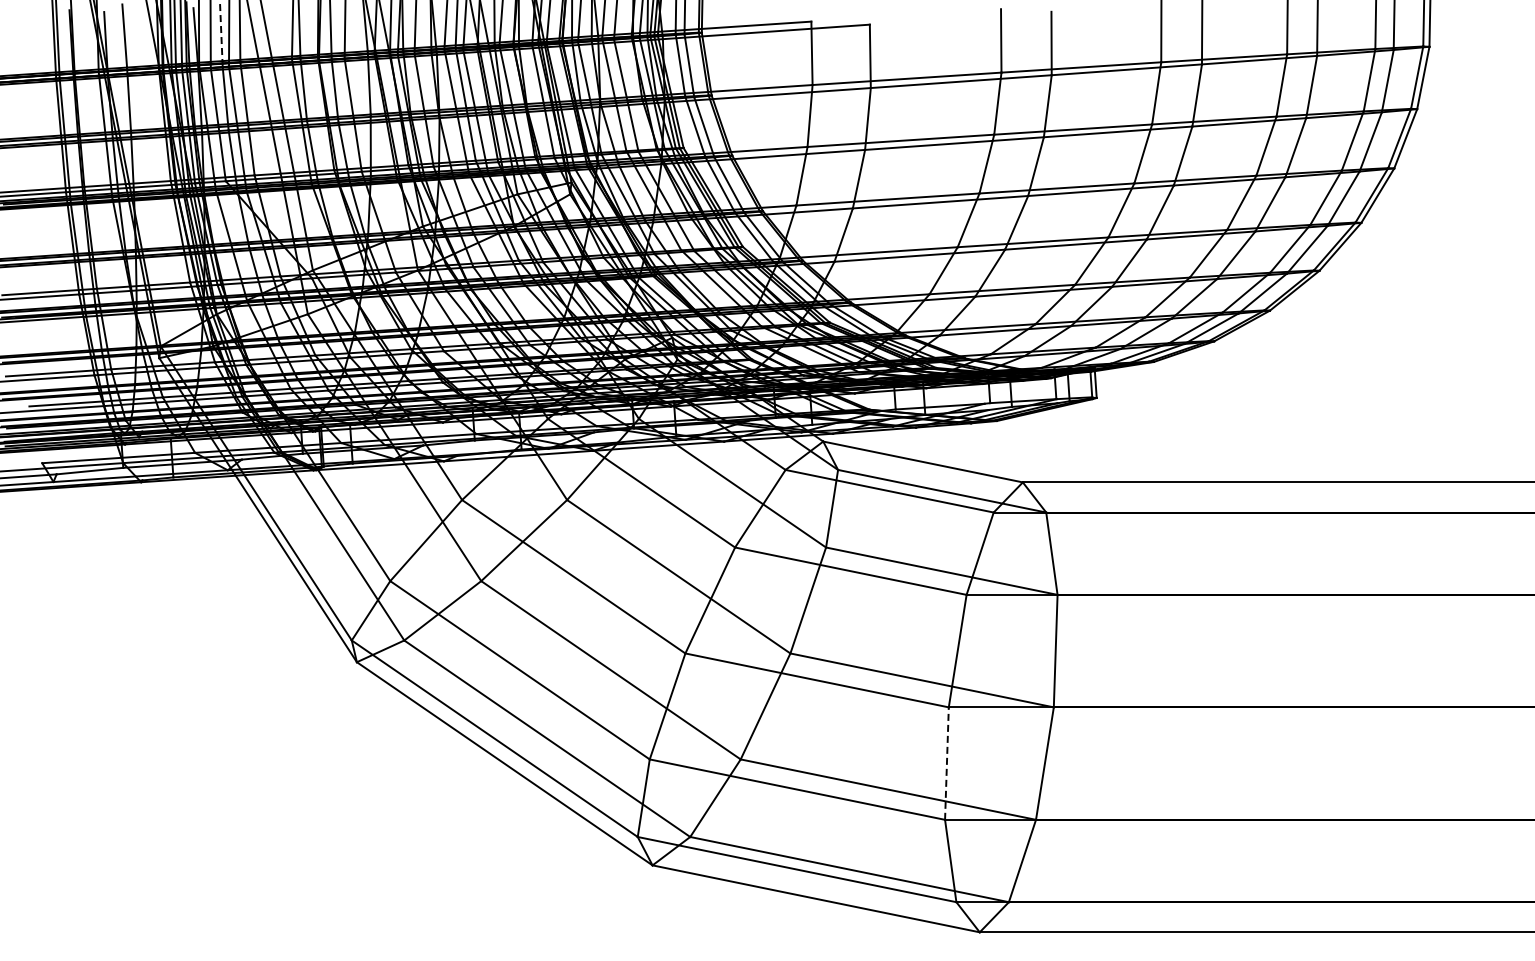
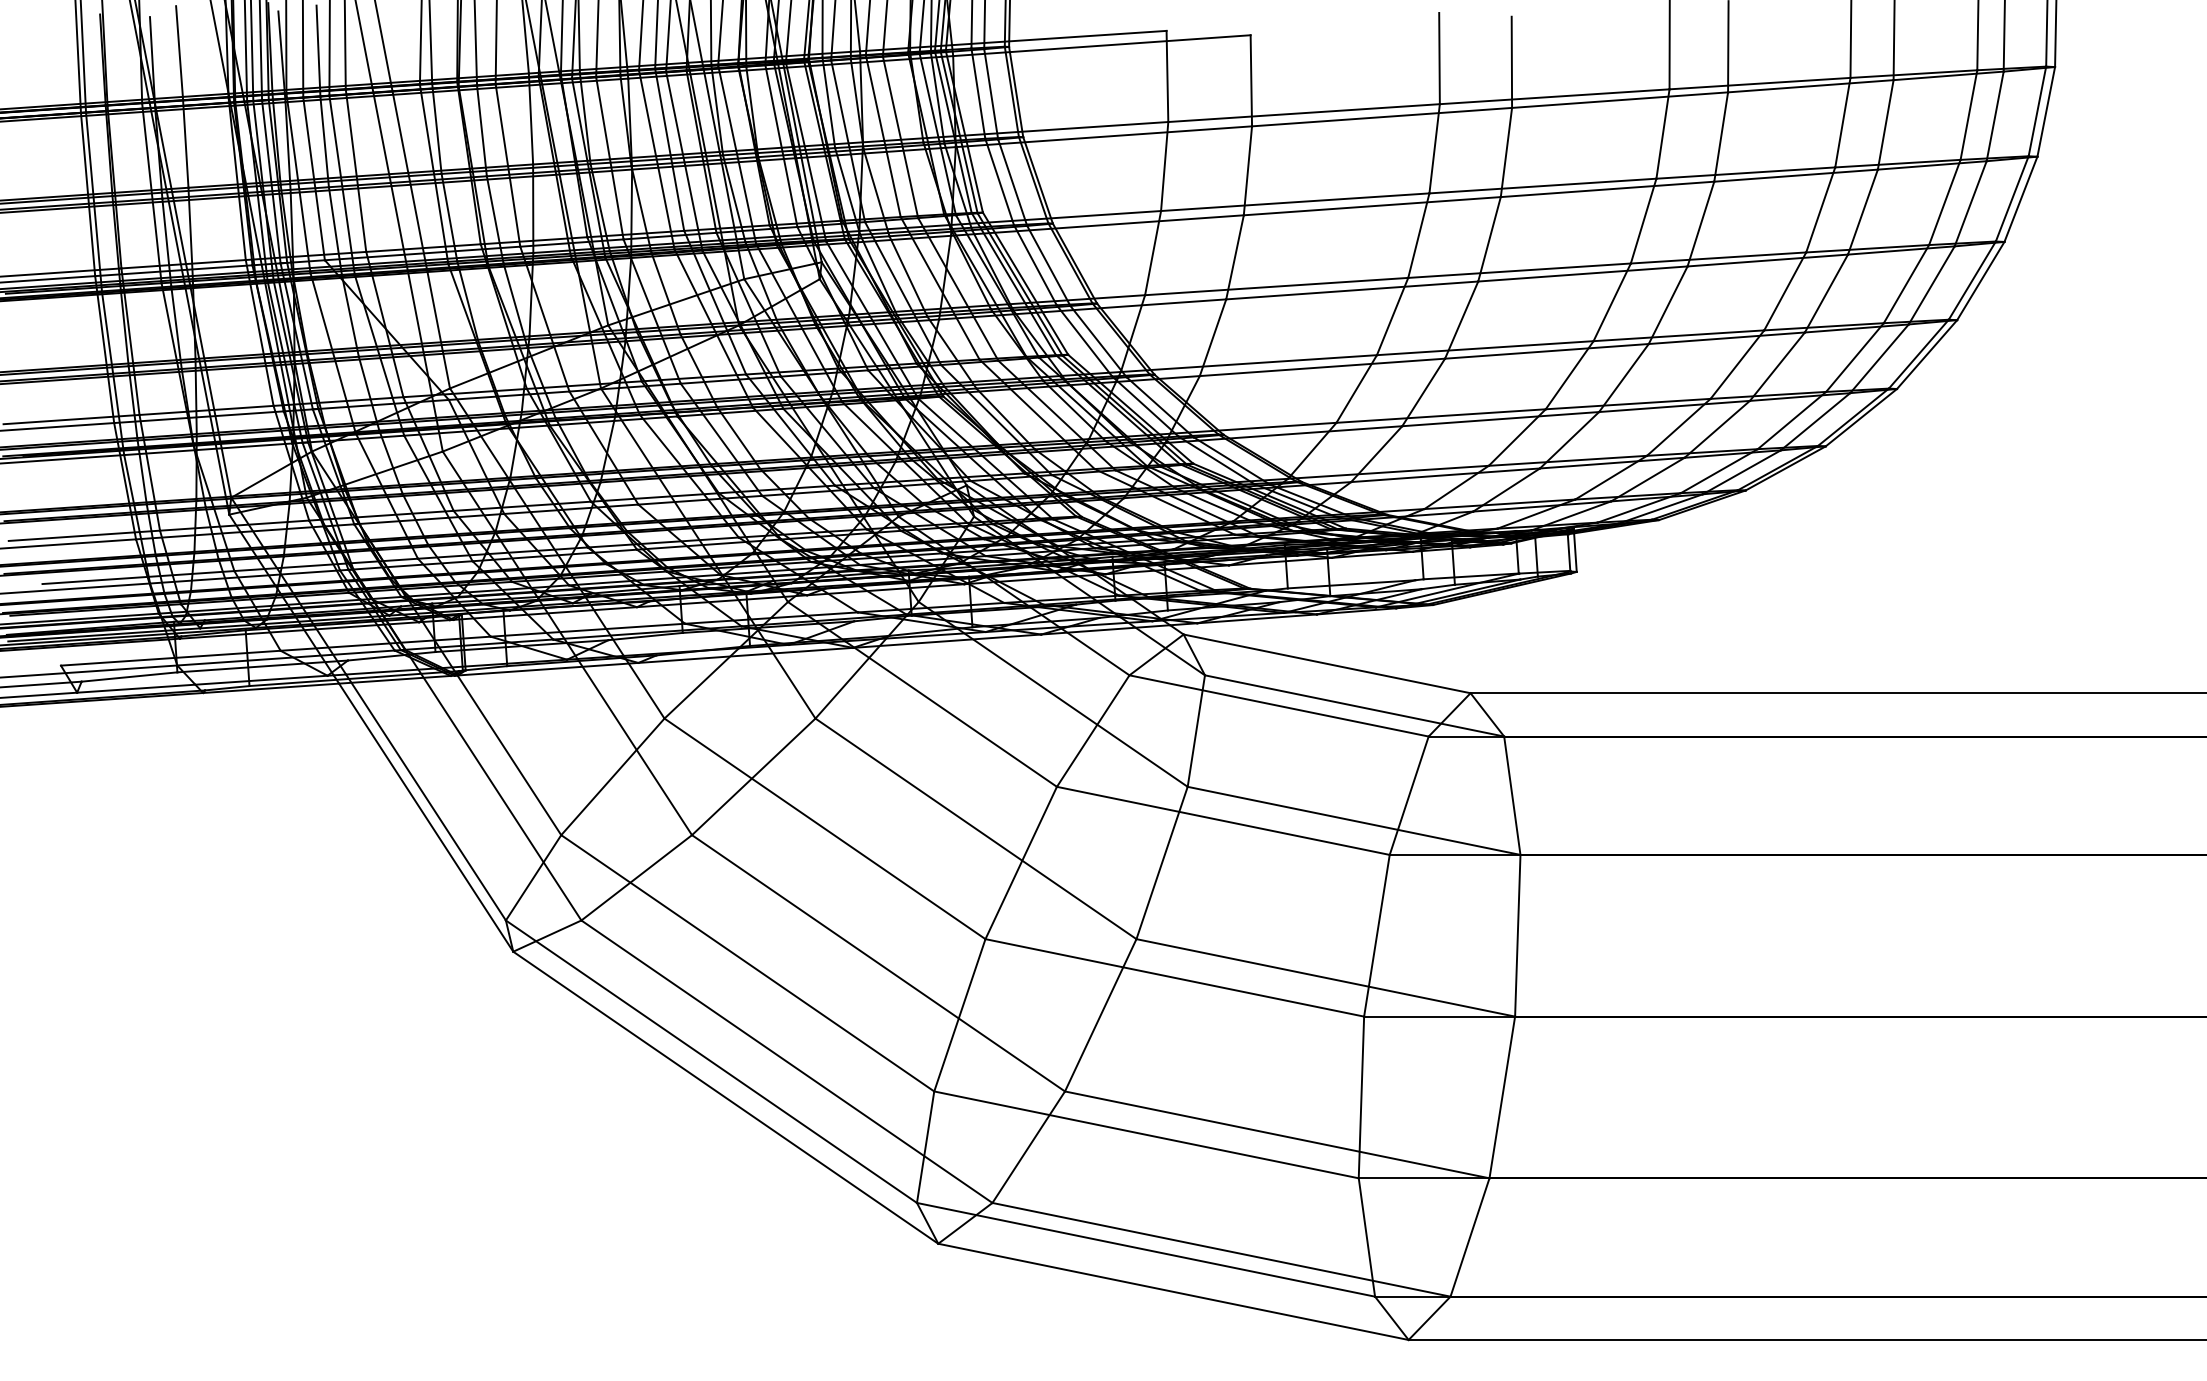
line: (221, 35) -> (318, 50), dashed -> solid
line: (946, 763) -> (1360, 1097), dashed -> solid

